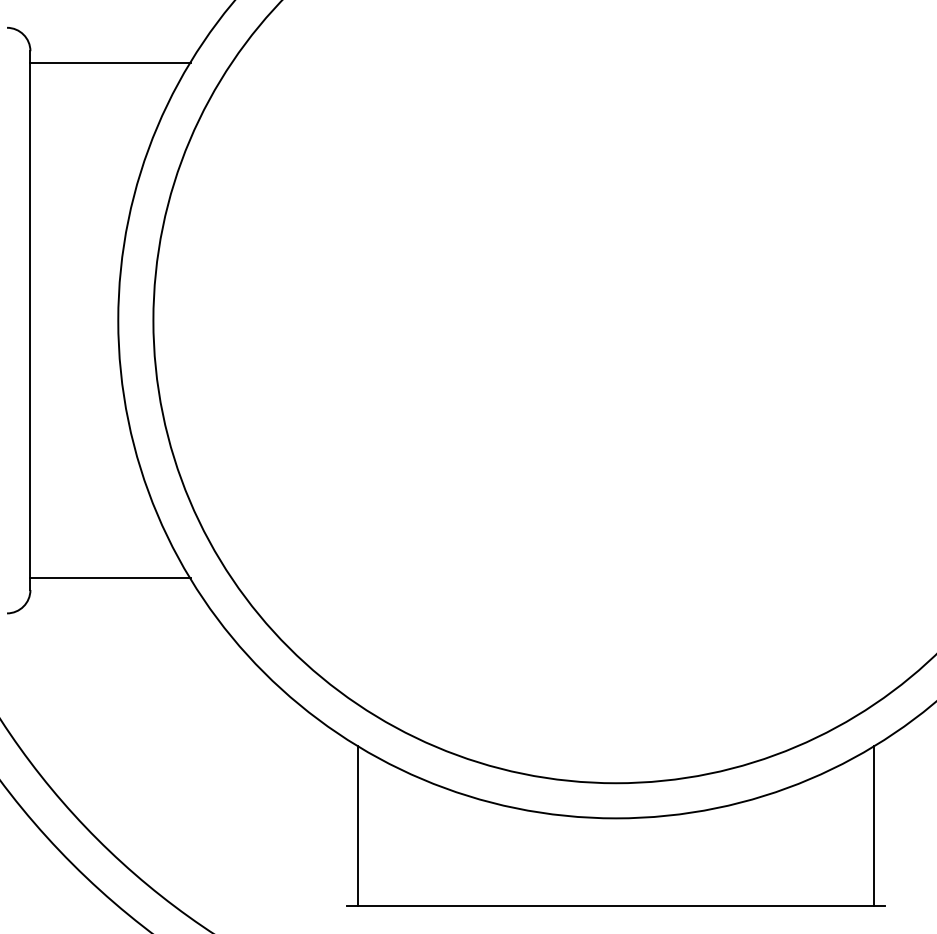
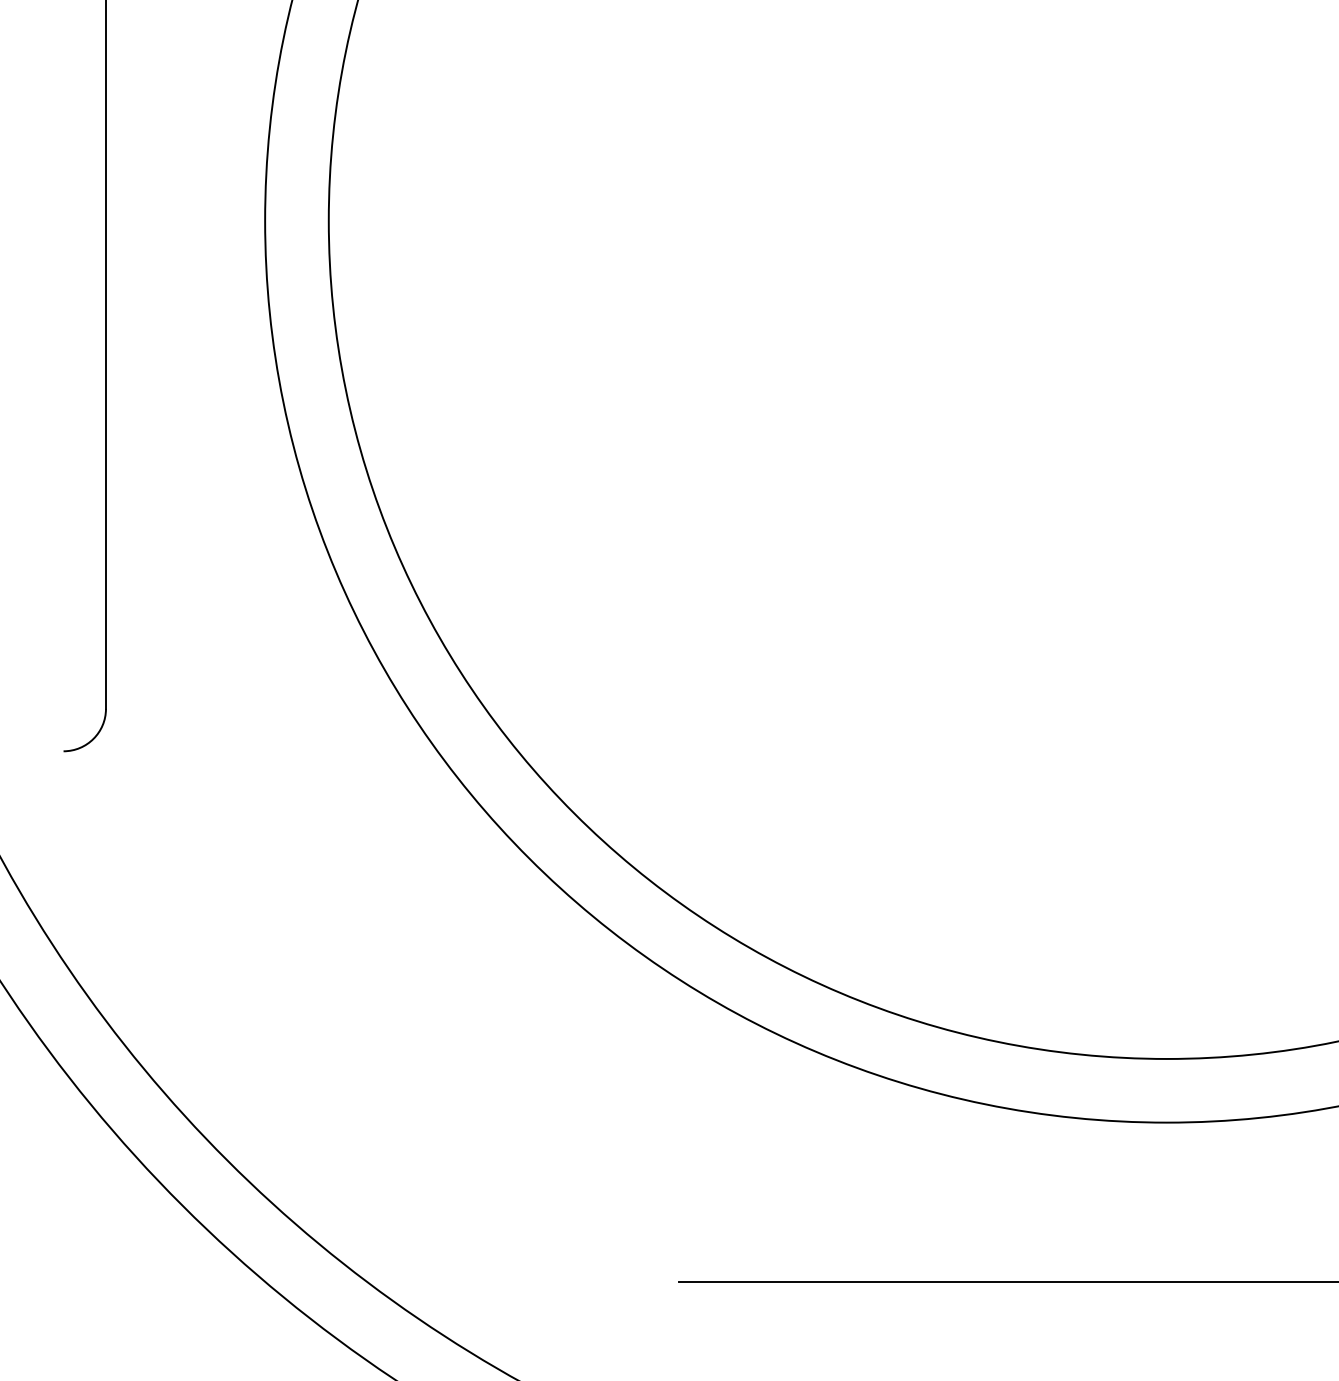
line: (110, 578) -> (251, 688), removed
line: (358, 826) -> (700, 1137), removed

